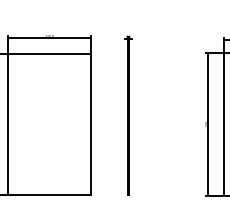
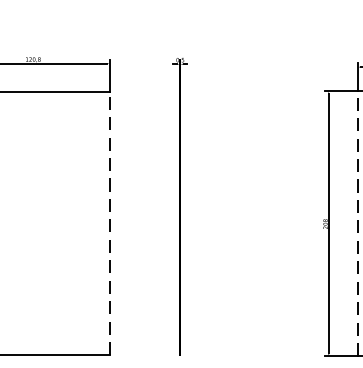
line: (223, 123) -> (357, 222), solid -> dashed
line: (90, 124) -> (109, 223), solid -> dashed

